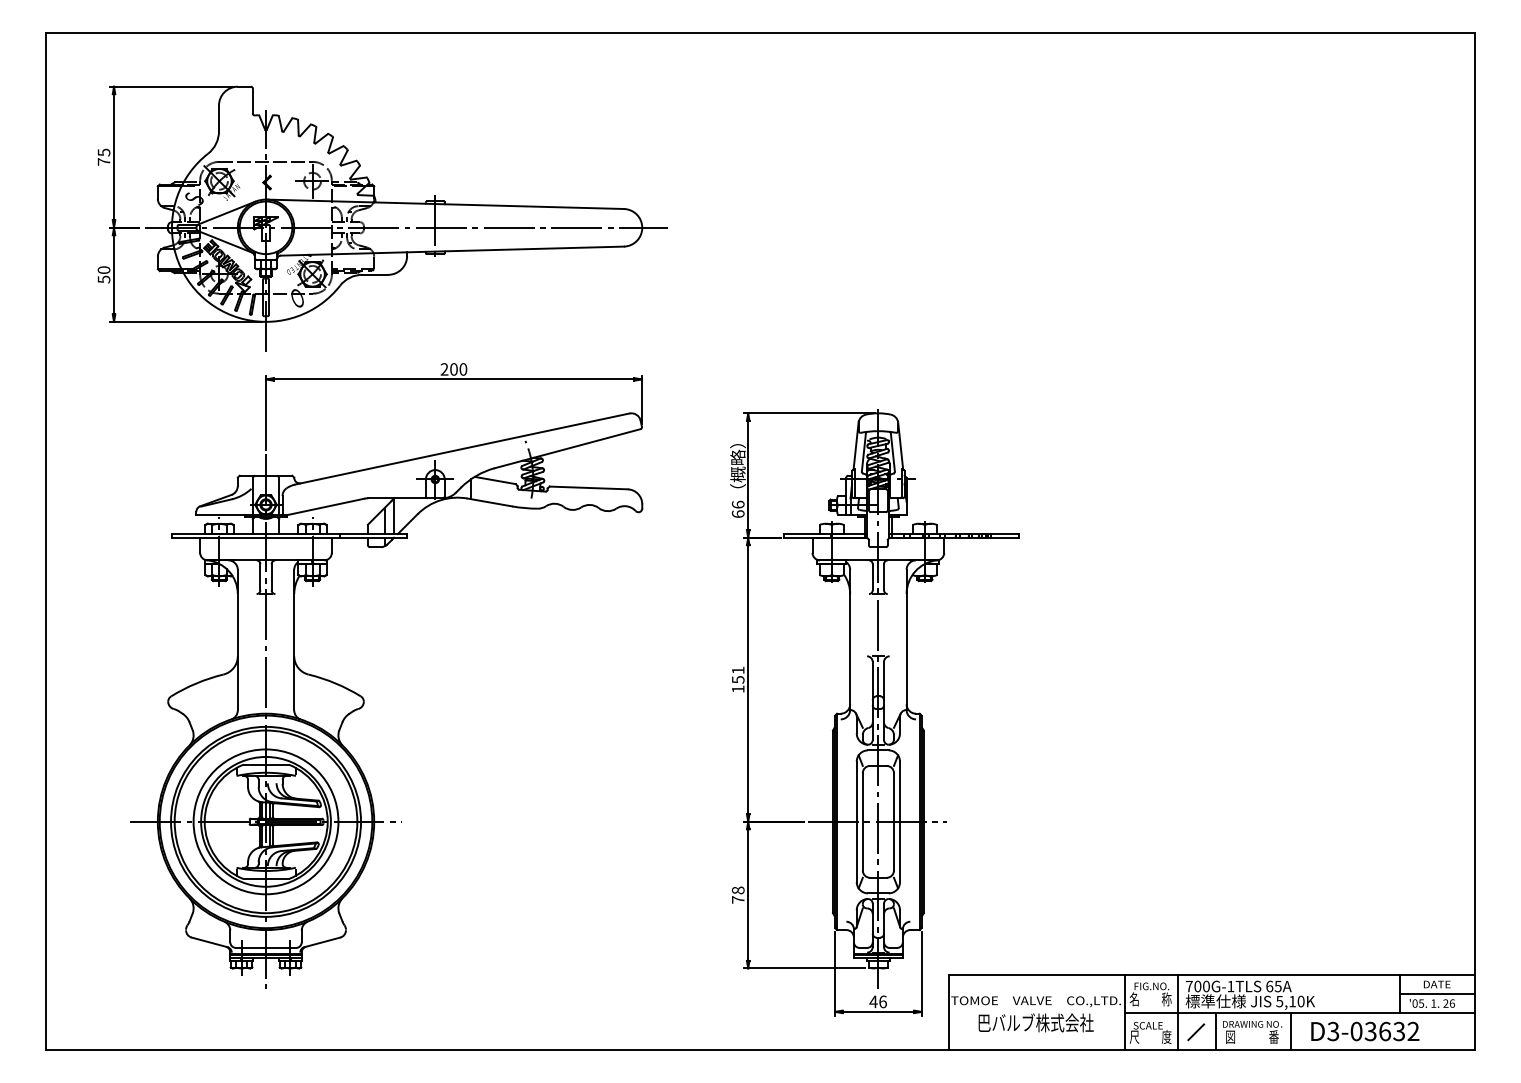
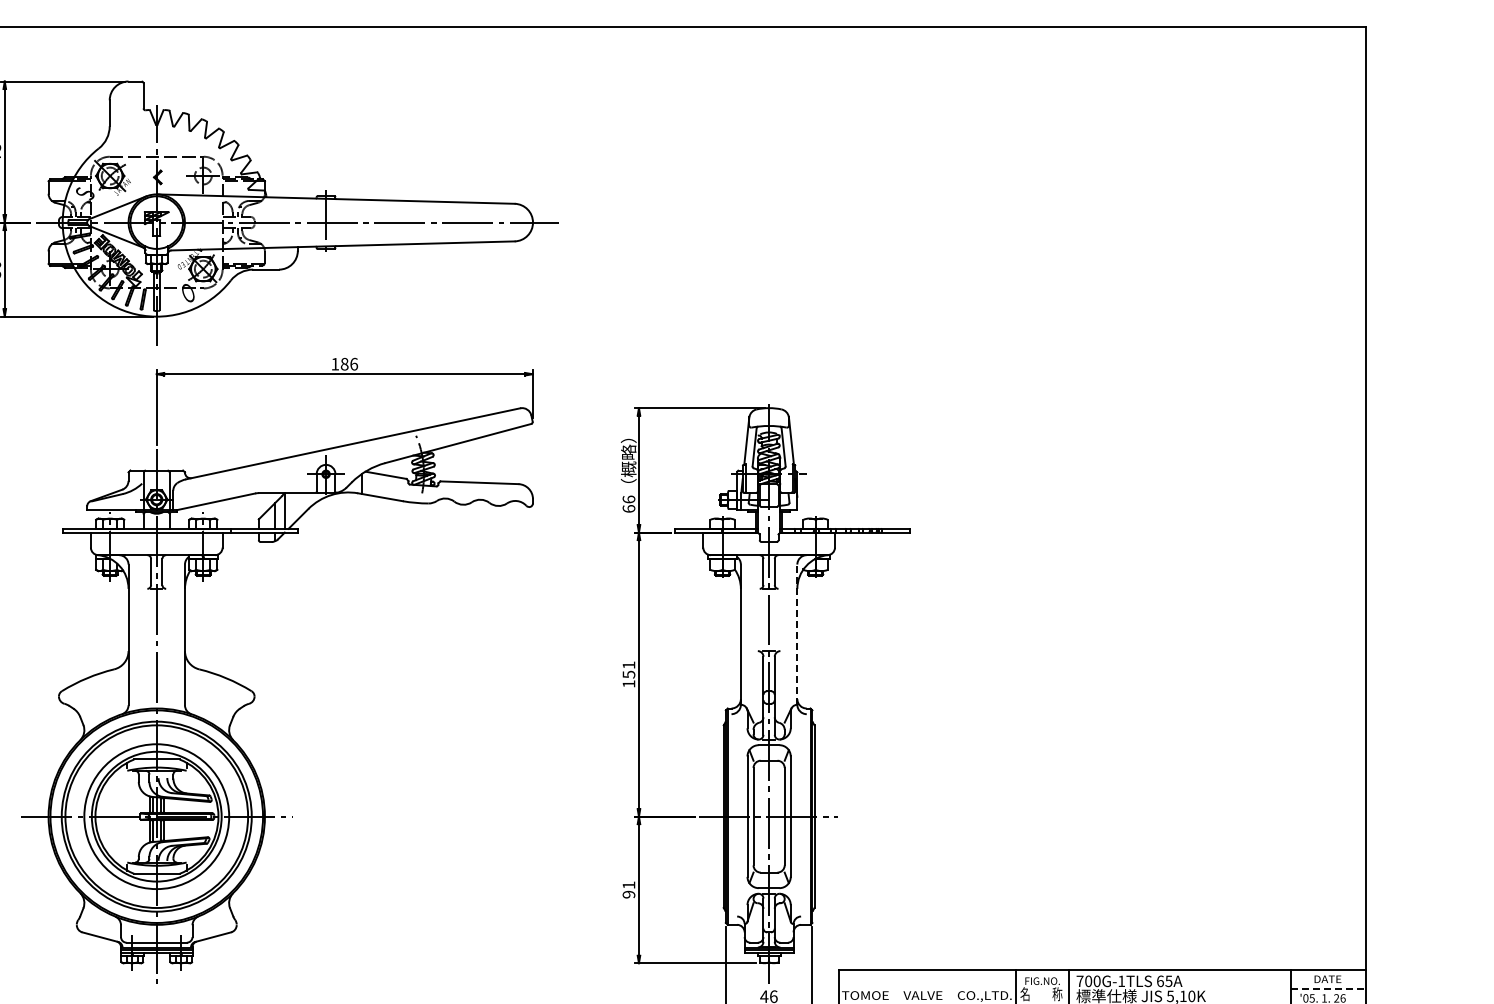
text: (453, 369) -> (344, 364), 200 -> 186
line: (906, 639) -> (797, 634), solid -> dashed
text: (737, 894) -> (628, 889), 78 -> 91
line: (1437, 993) -> (1328, 988), solid -> dashed

